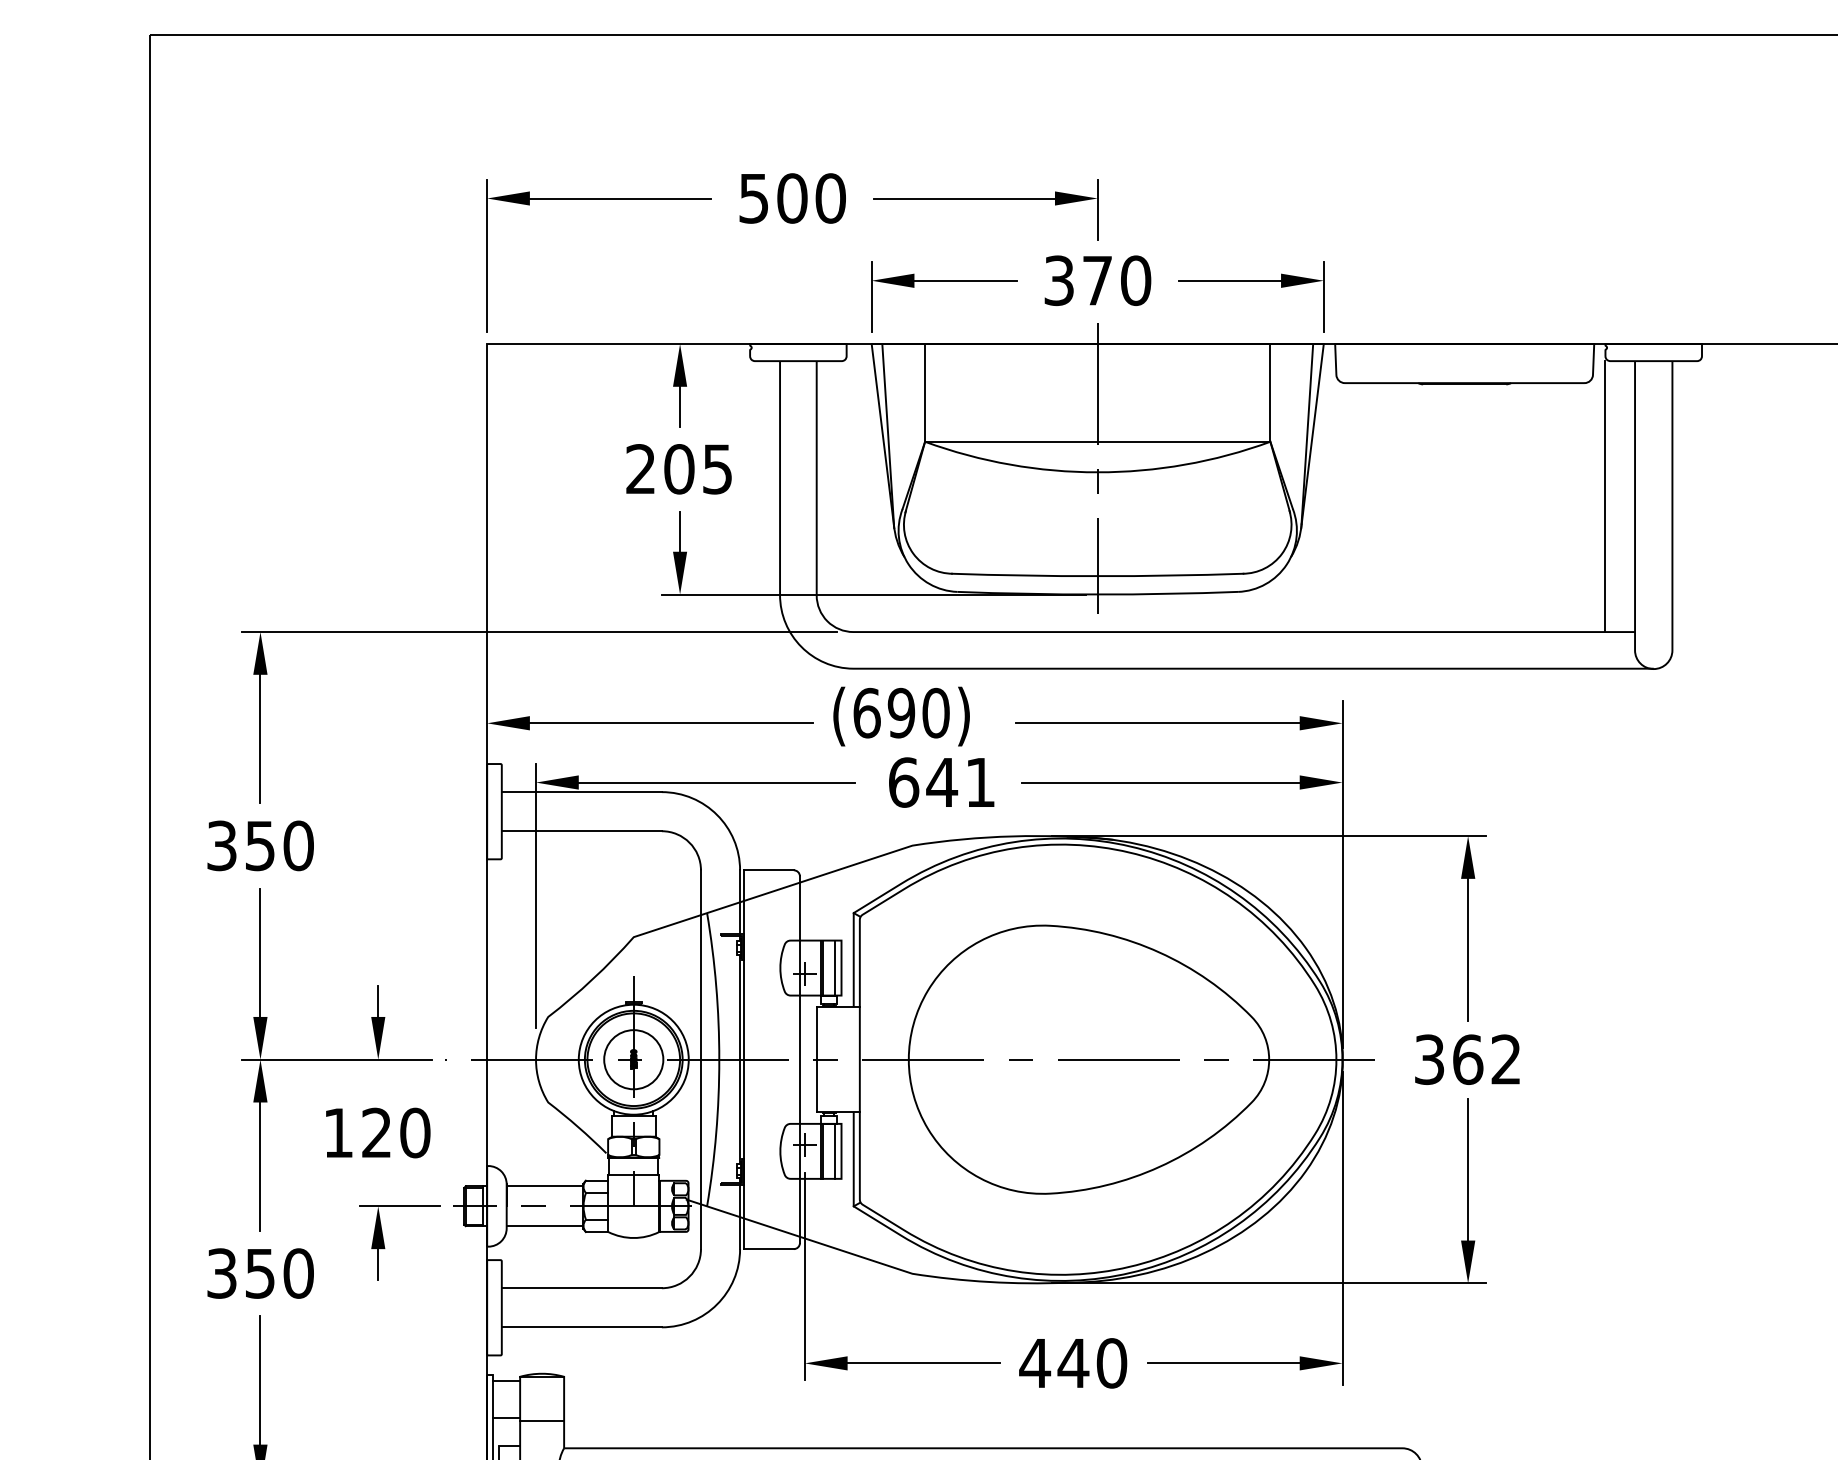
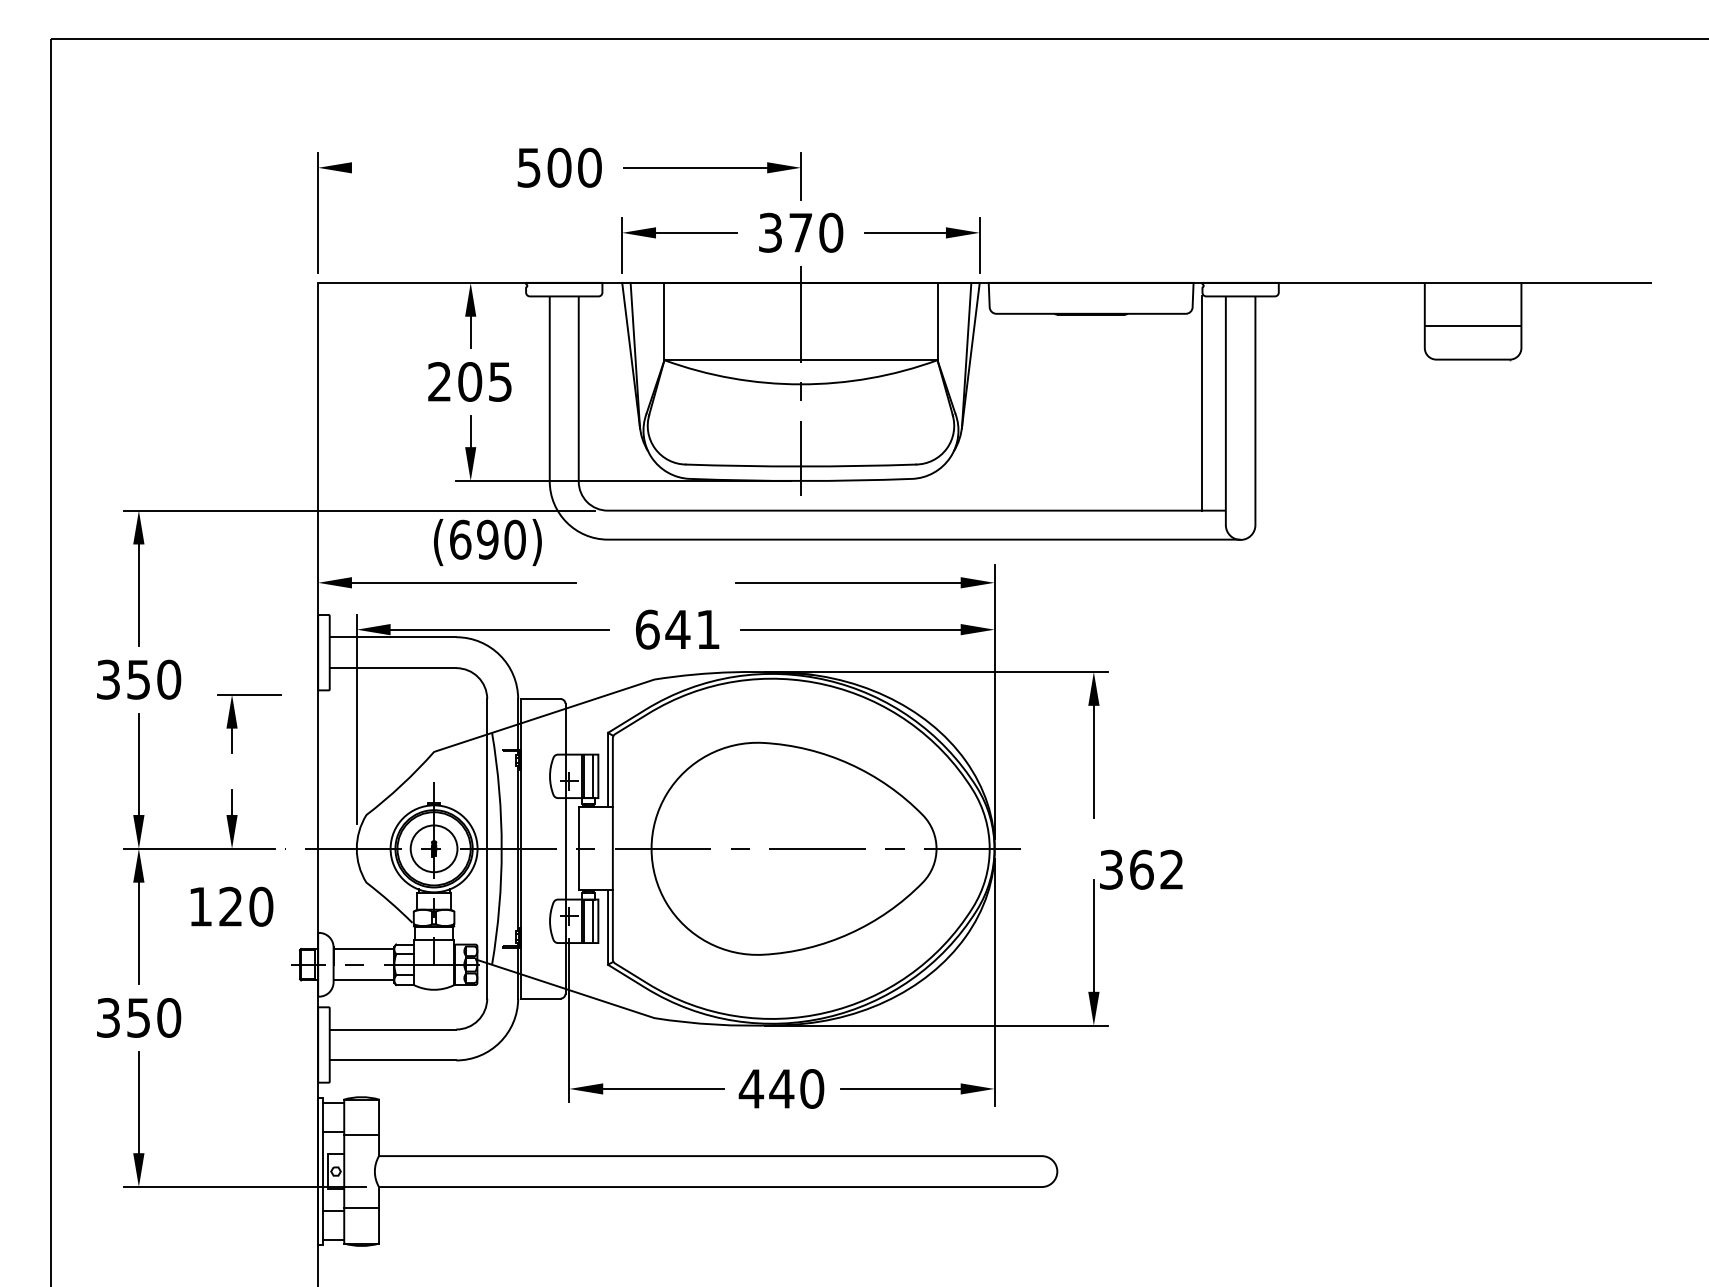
line: (620, 198) -> (423, 167), removed
text: (901, 716) -> (487, 542), moved
text: (1467, 1059) -> (1141, 869), moved
part: (385, 1245) -> (237, 725), moved

